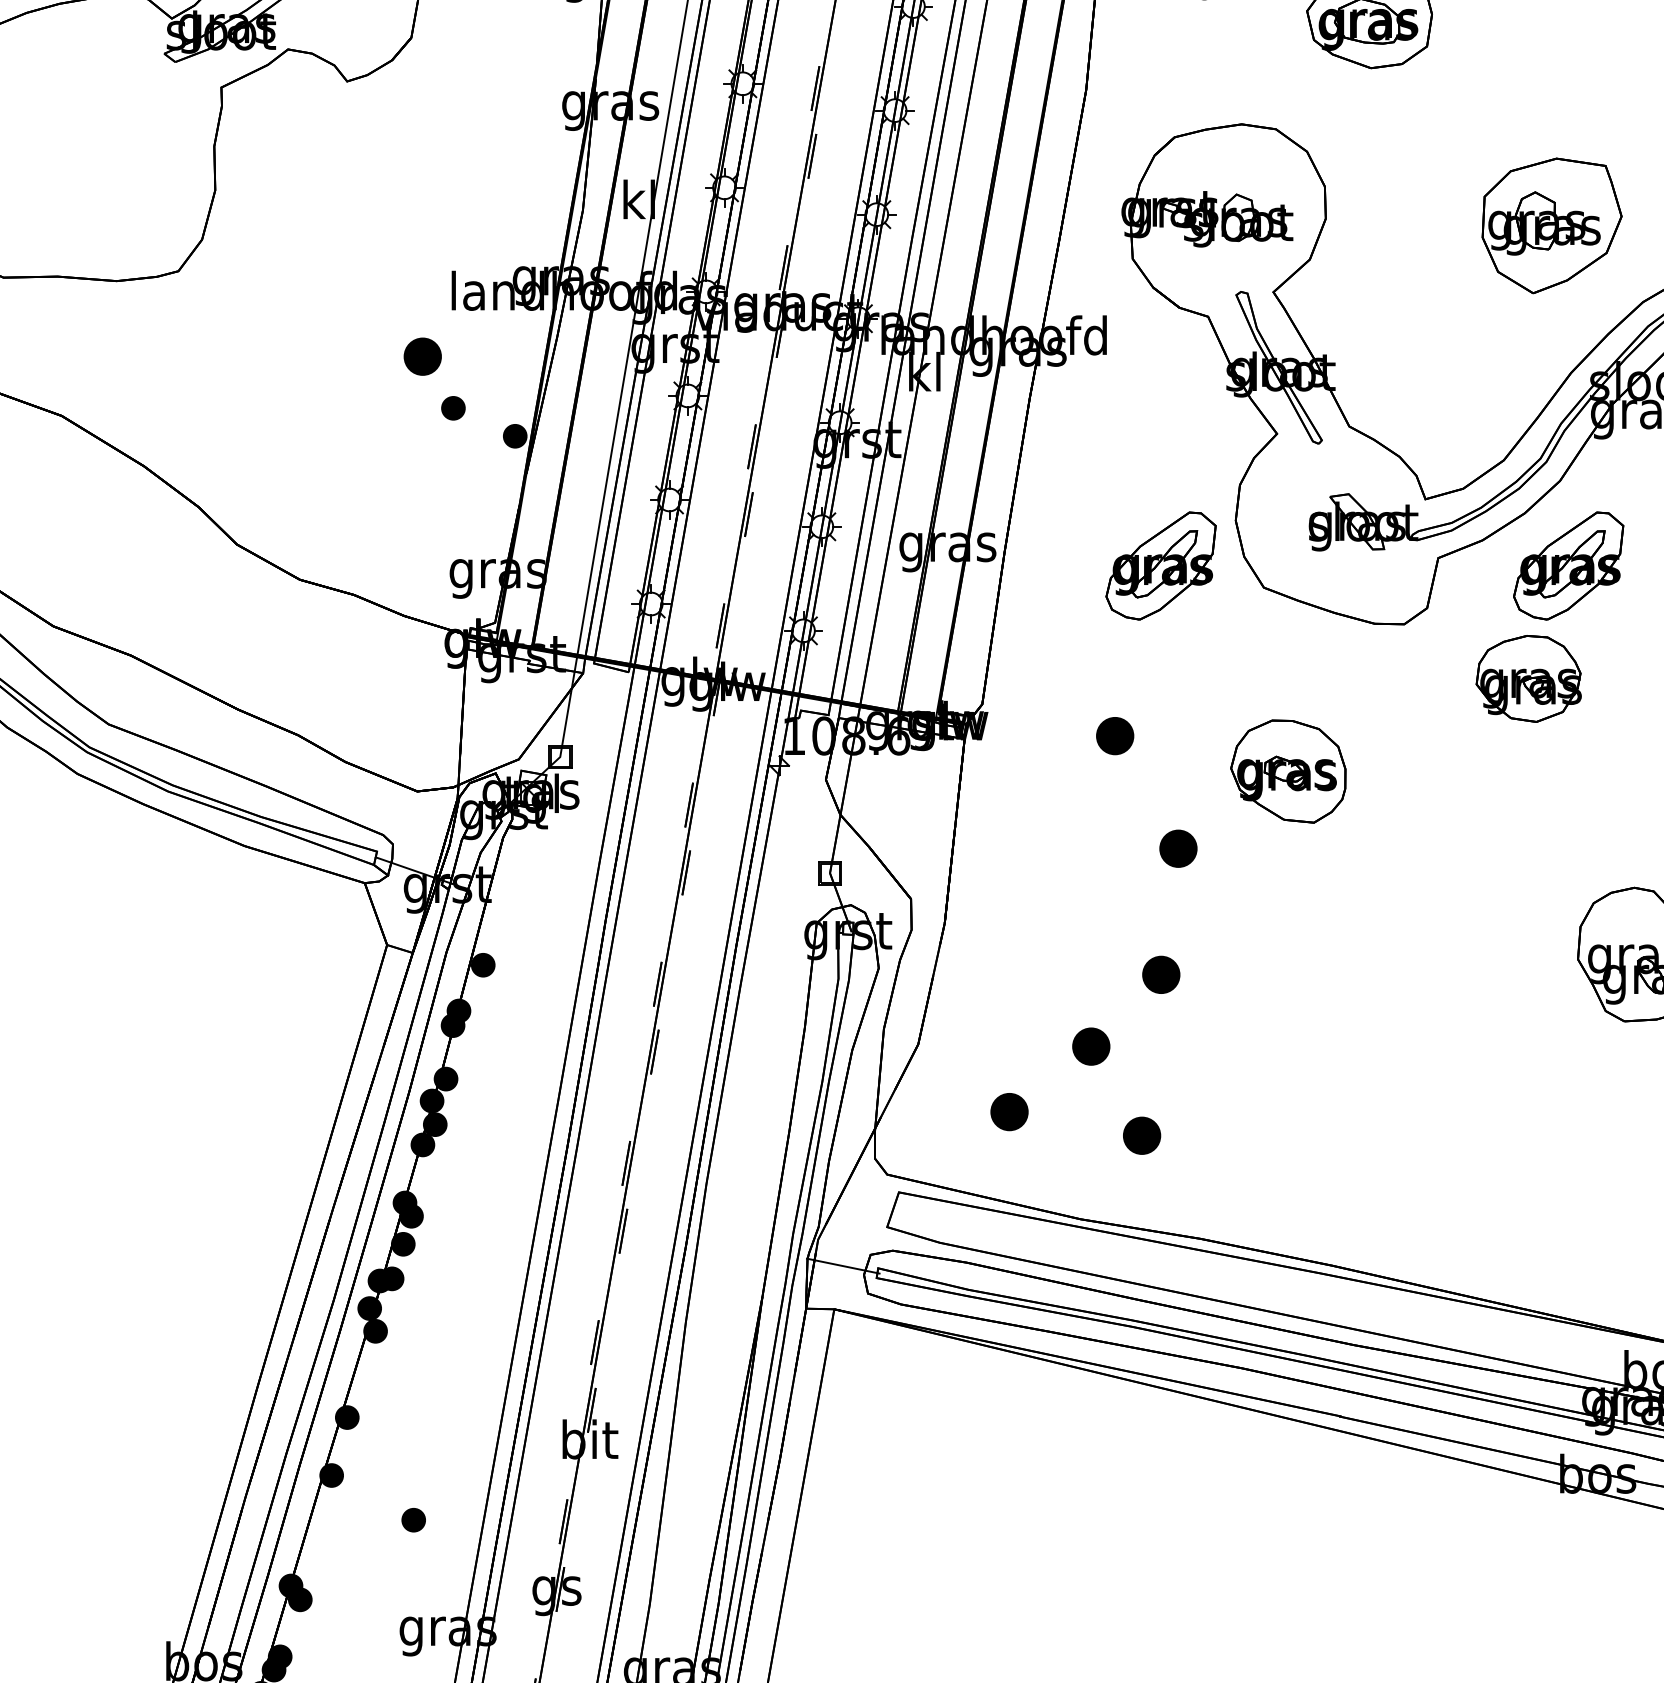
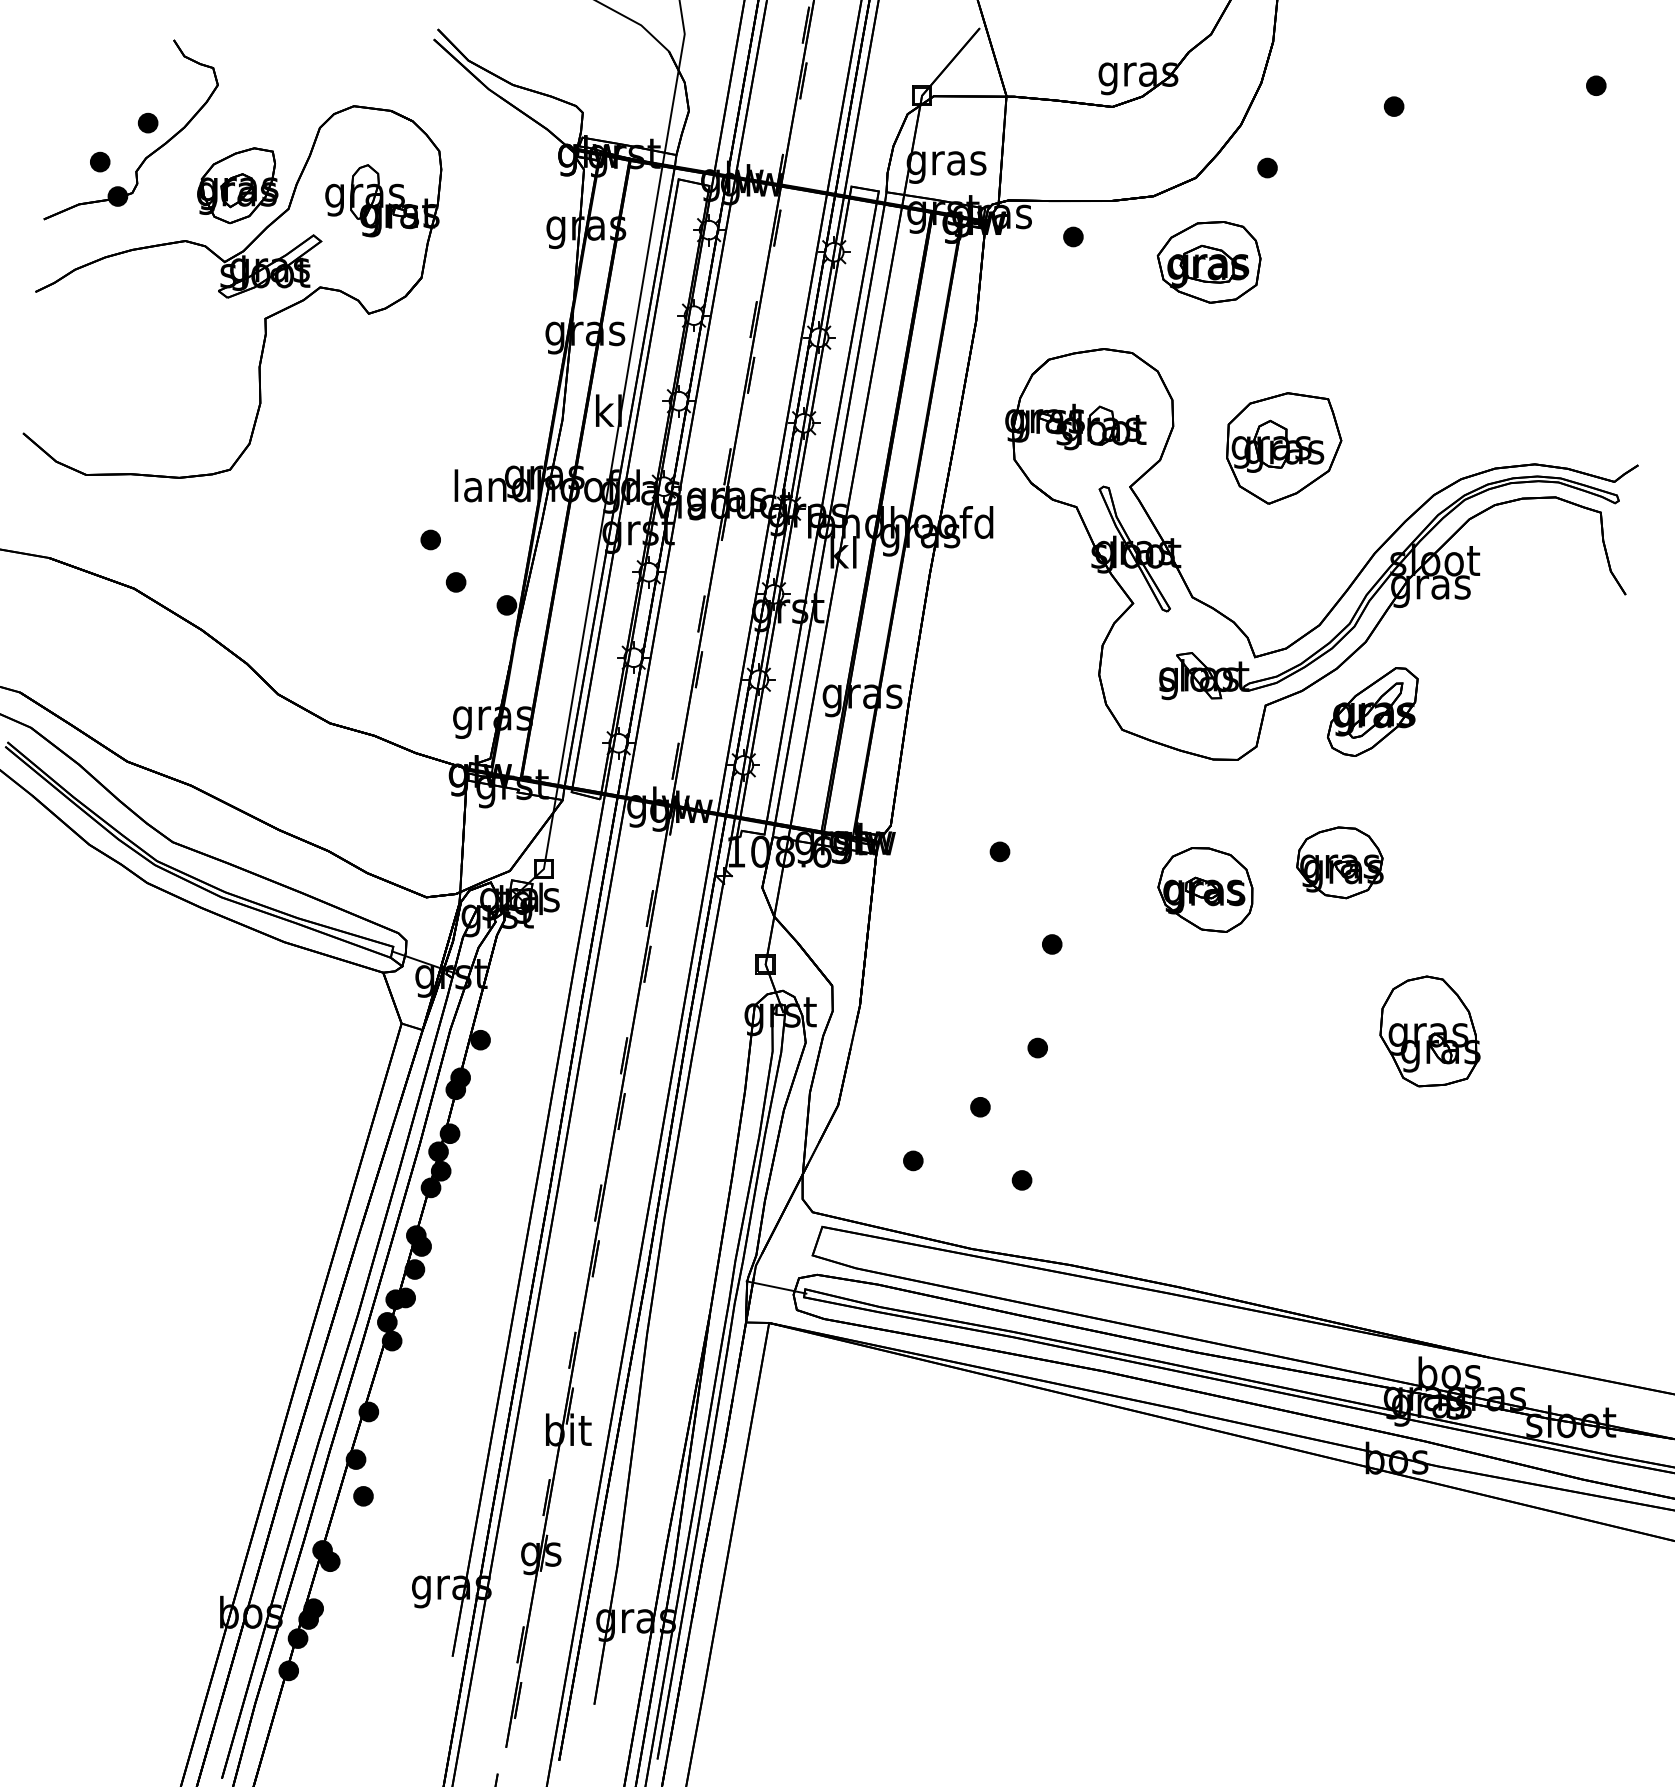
part: (1552, 225) -> (1284, 448), moved
part: (422, 356) -> (430, 539), size x0.62
part: (1160, 565) -> (1037, 711), removed
part: (1528, 678) -> (1339, 862), moved
part: (1114, 735) -> (999, 851), size x0.62
part: (1288, 770) -> (1205, 889), moved
part: (1178, 848) -> (1052, 944), size x0.62
part: (1160, 974) -> (1037, 1047), size x0.62
part: (1091, 1047) -> (980, 1107), size x0.62
part: (1009, 1111) -> (913, 1160), size x0.62
part: (1141, 1135) -> (1021, 1180), size x0.62
part: (413, 1520) -> (363, 1496), moved

